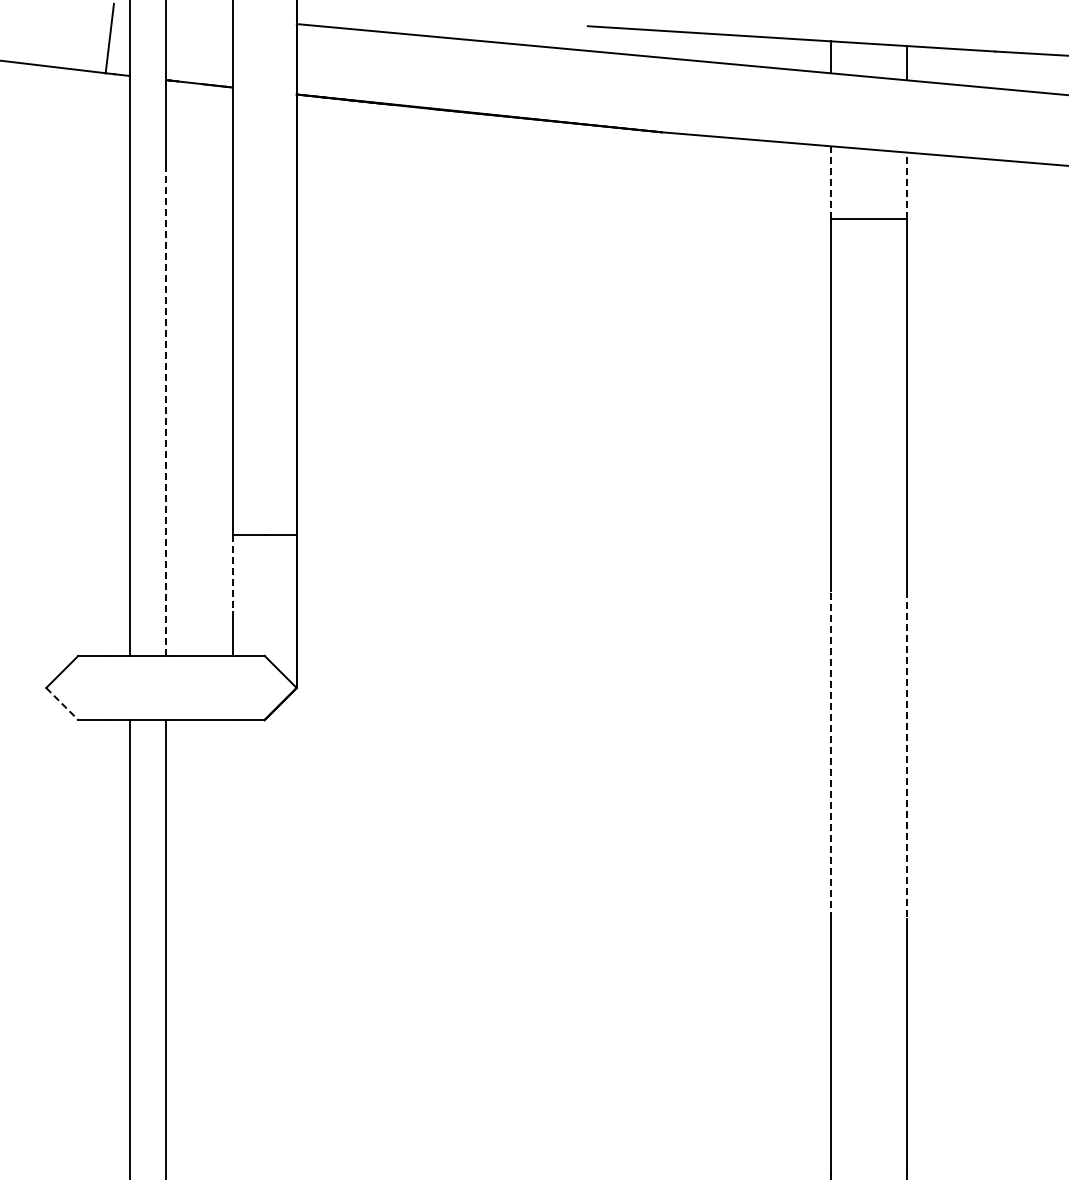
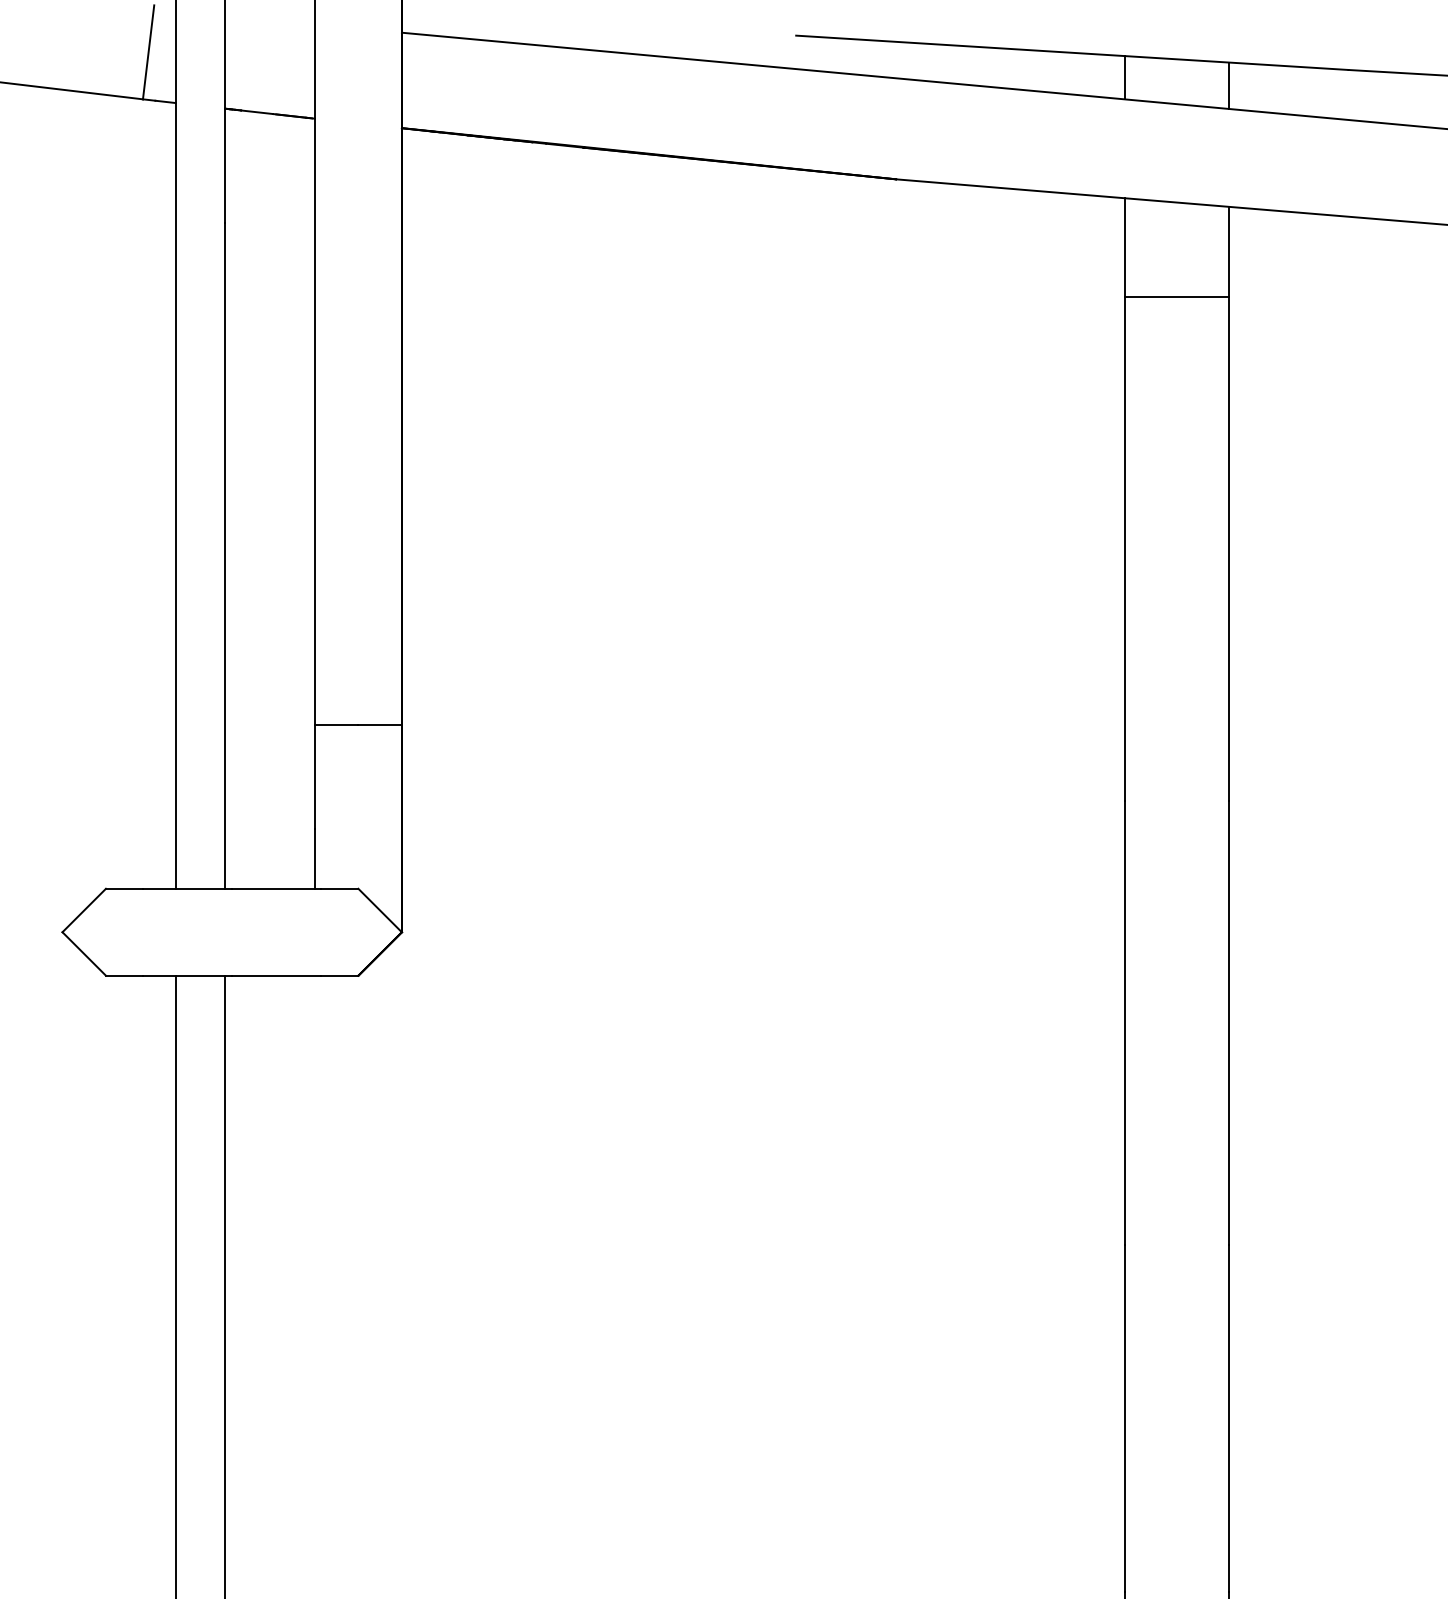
line: (830, 182) -> (1125, 247), dashed -> solid
line: (907, 185) -> (1229, 251), dashed -> solid
line: (166, 410) -> (225, 556), dashed -> solid
line: (232, 573) -> (314, 777), dashed -> solid
line: (62, 704) -> (84, 954), dashed -> solid
line: (830, 755) -> (1125, 1023), dashed -> solid
line: (907, 755) -> (1229, 1023), dashed -> solid

